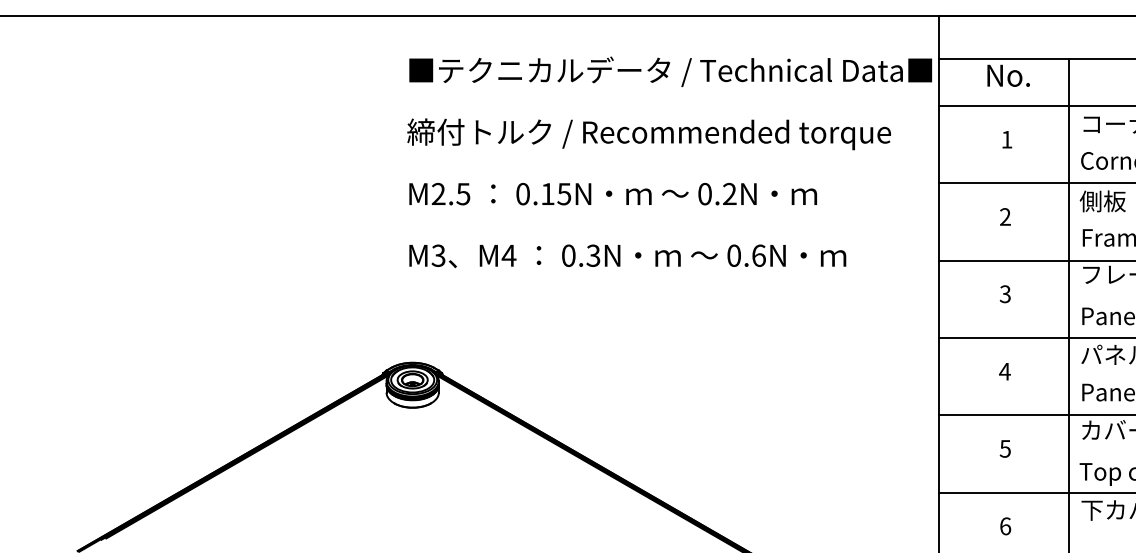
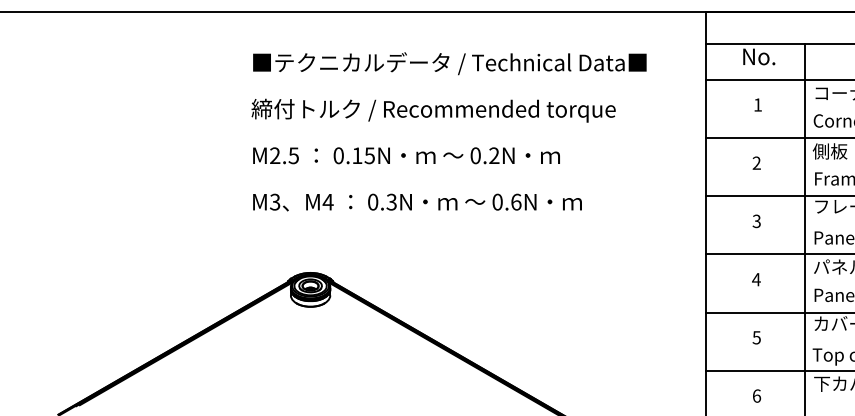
text: (669, 162) -> (448, 131), moved

